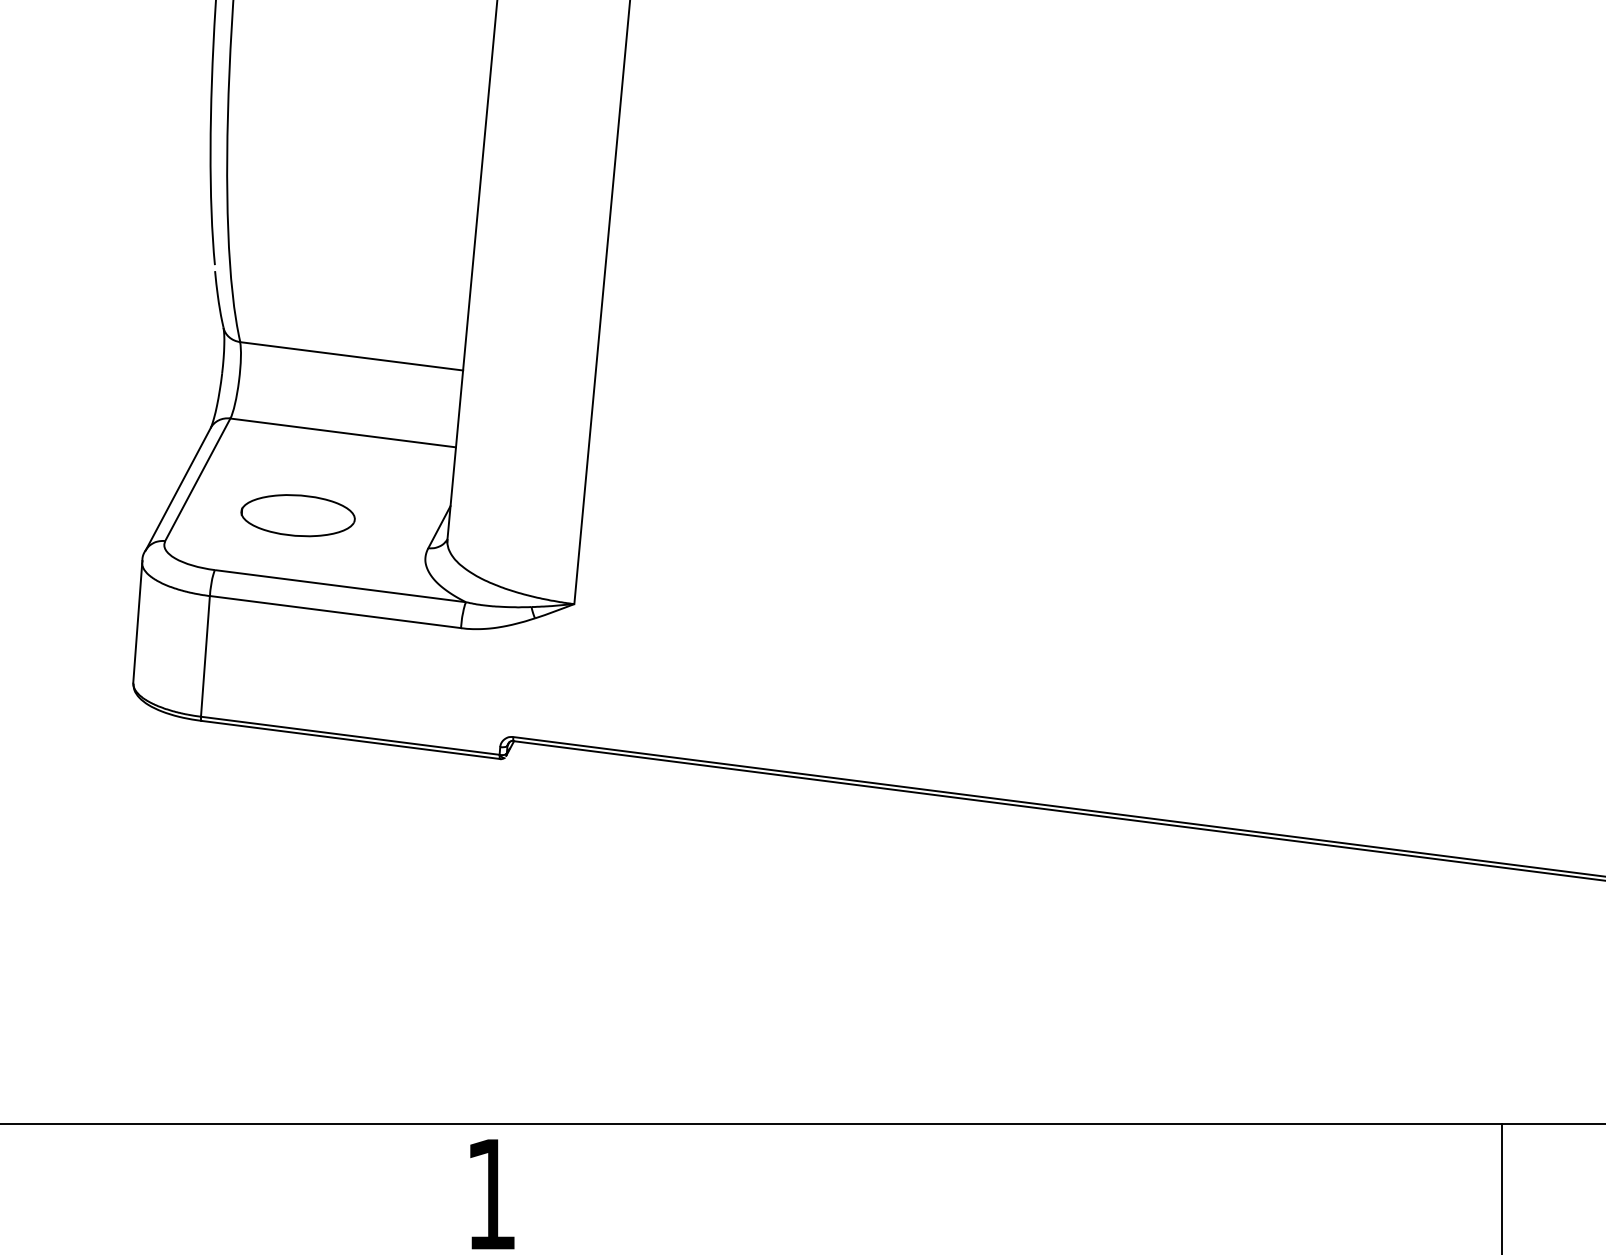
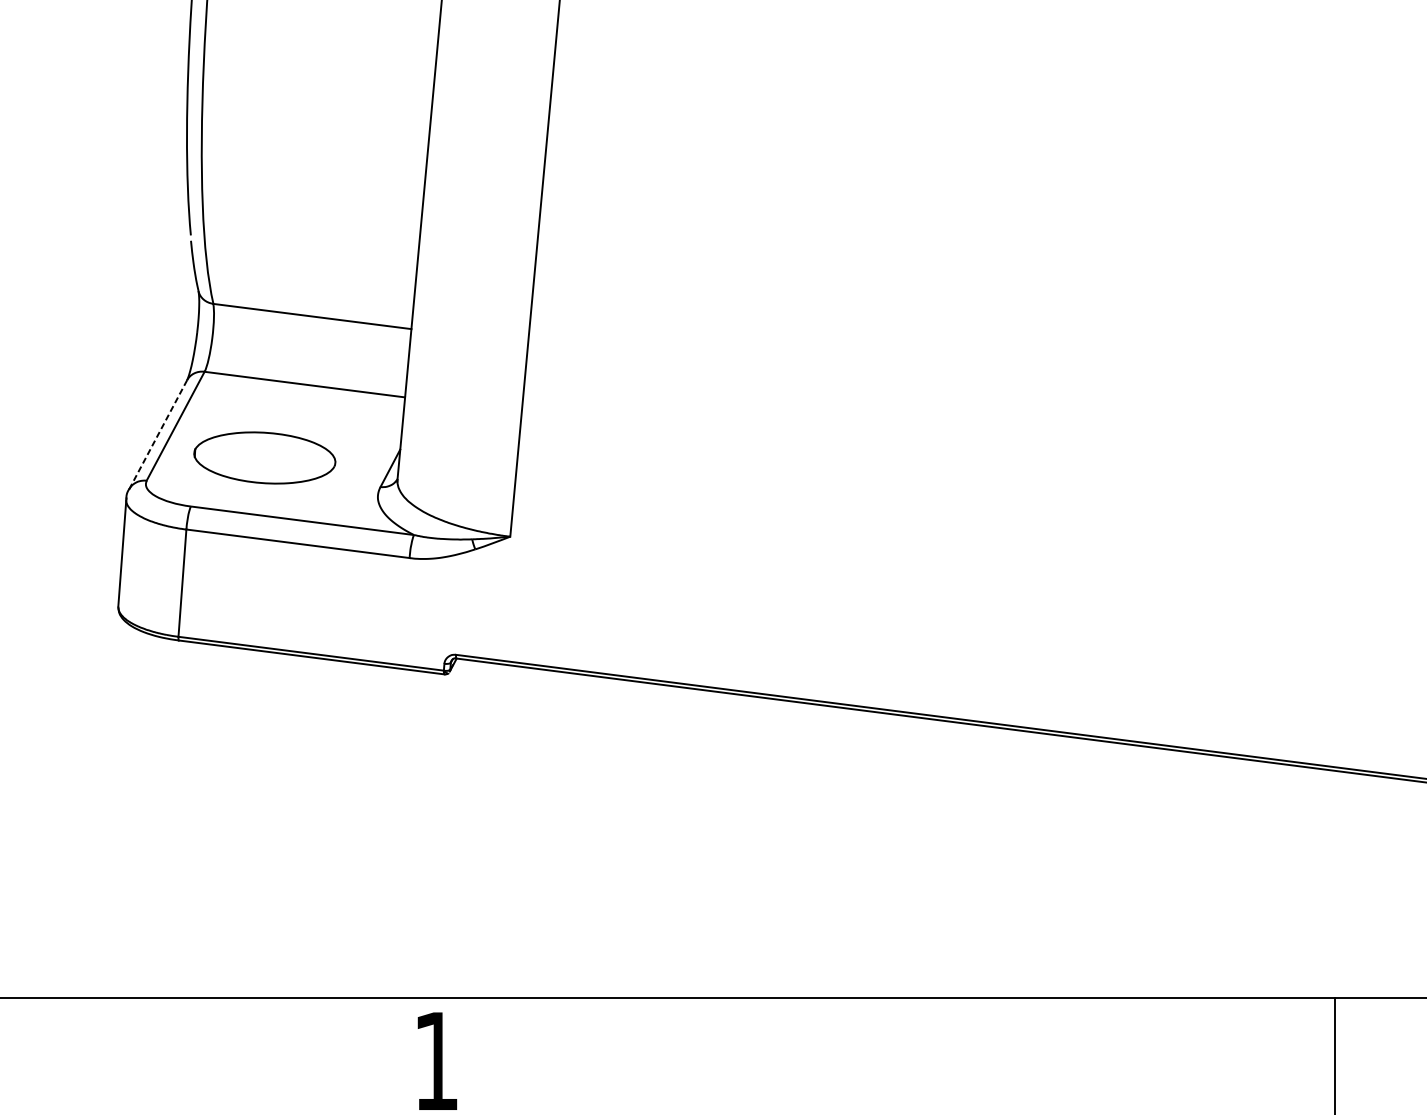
line: (178, 489) -> (158, 434), solid -> dashed
part: (297, 515) -> (264, 457), size x1.4

